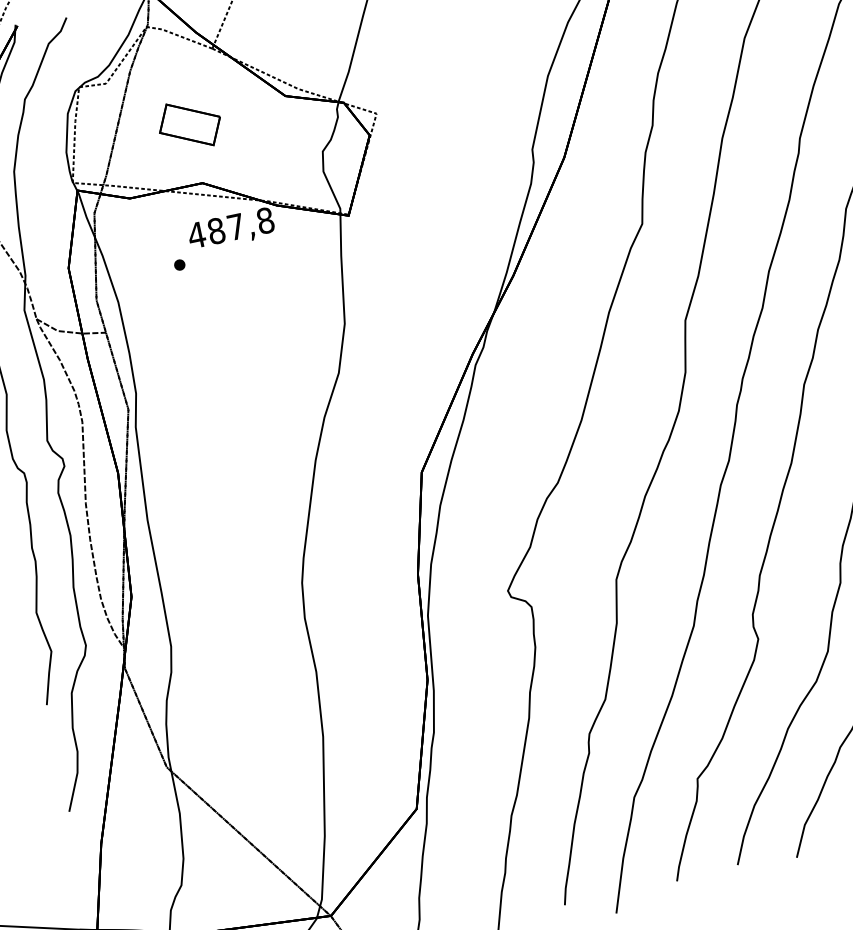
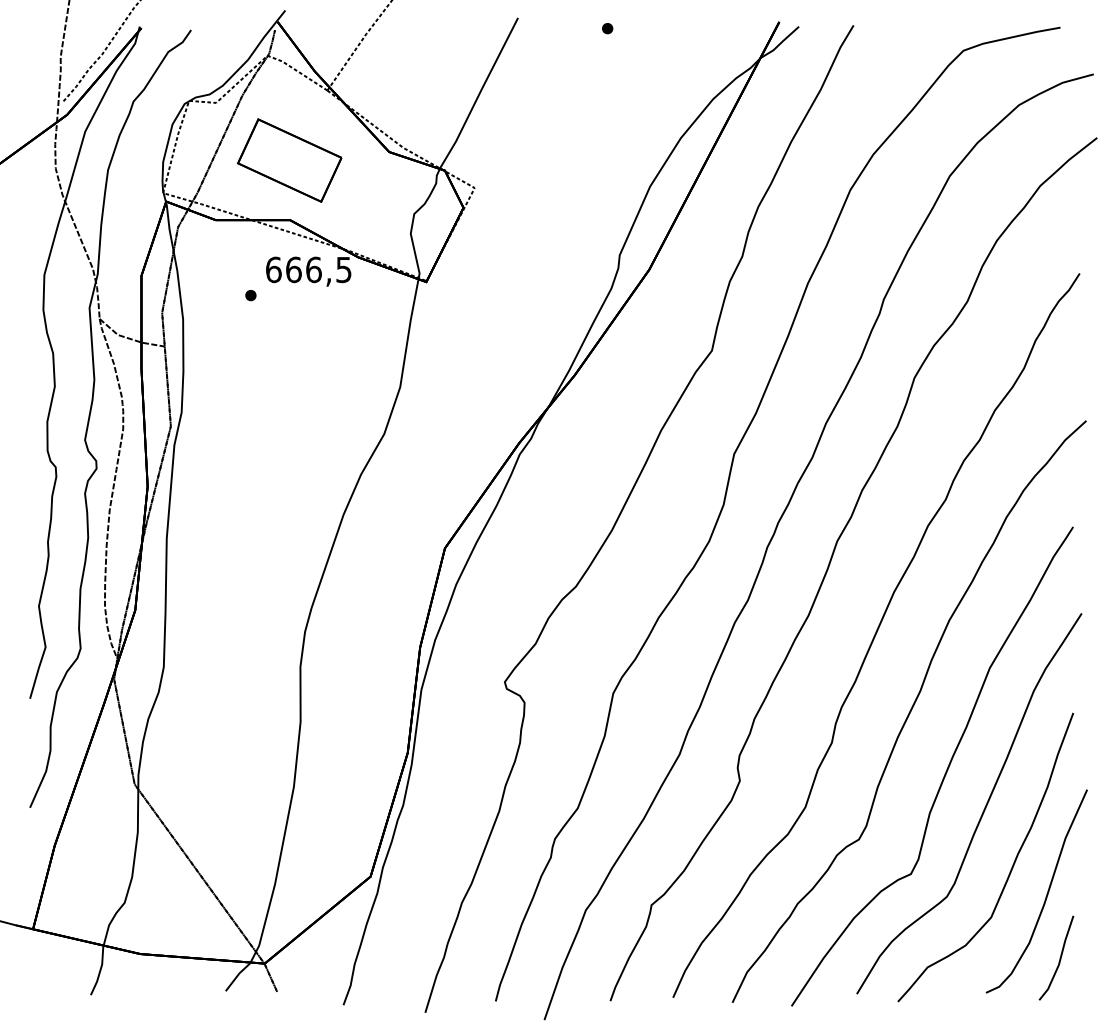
part: (189, 124) -> (289, 160), size x1.67
text: (230, 227) -> (308, 269), 487,8 -> 666,5

